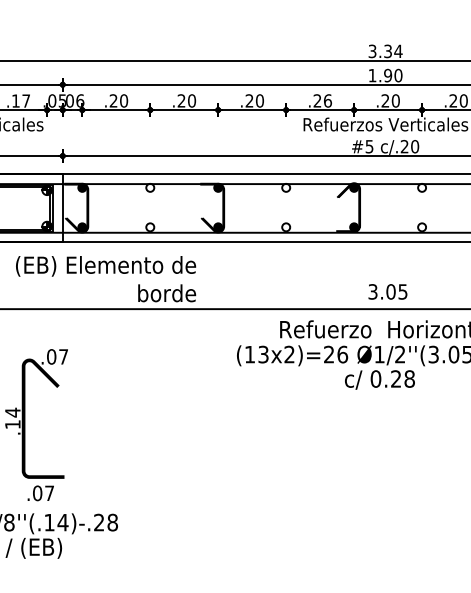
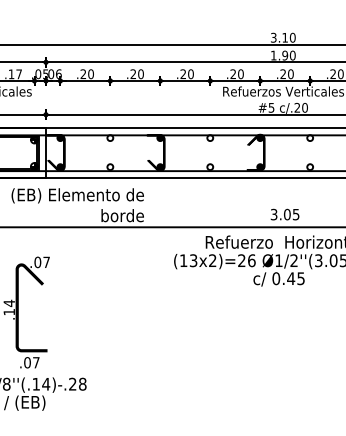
text: (392, 51) -> (288, 37), 3.34 -> 3.10
text: (327, 99) -> (240, 73), .26 -> .20
text: (402, 378) -> (295, 278), 0.28 -> 0.45

